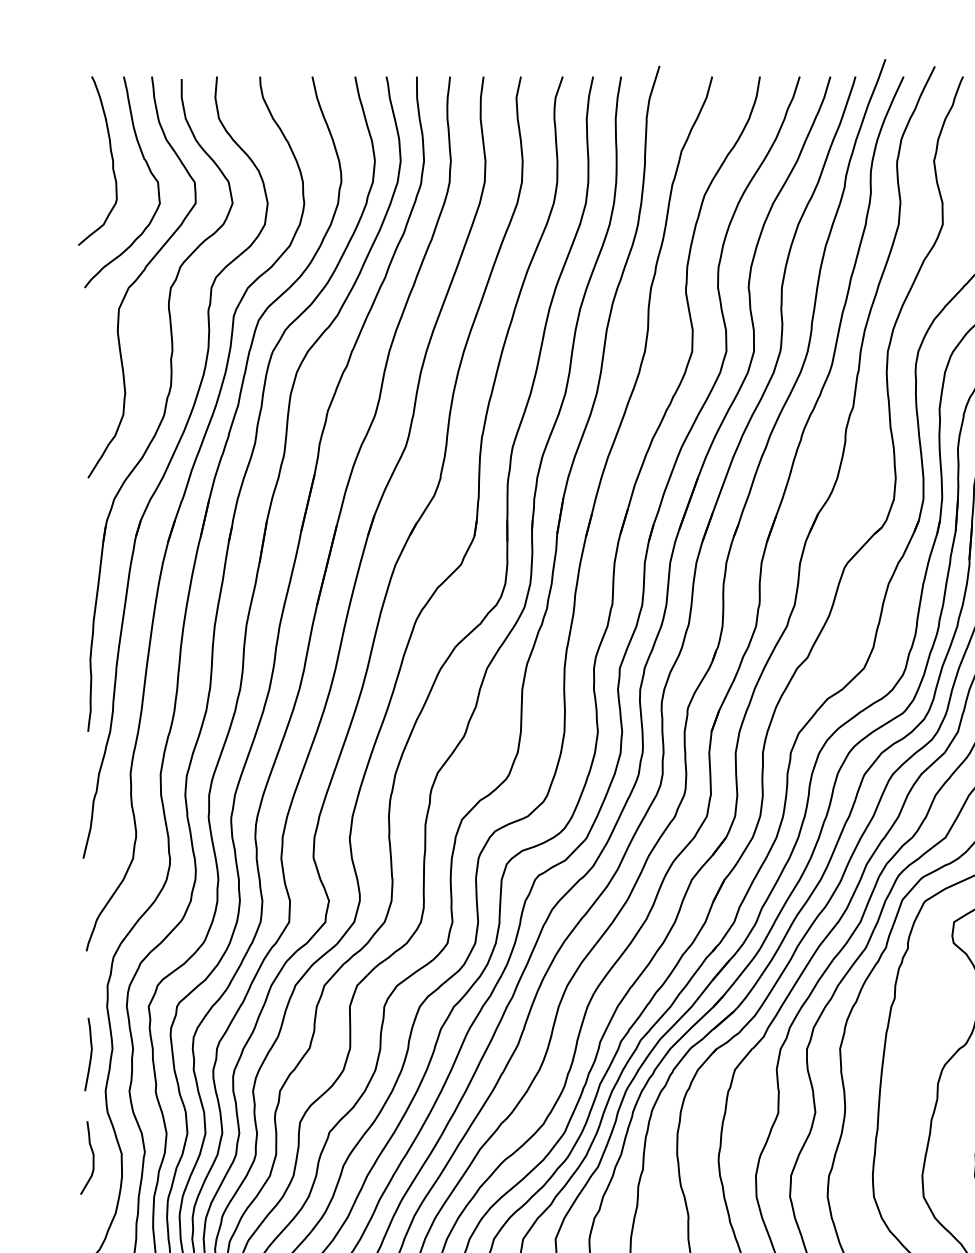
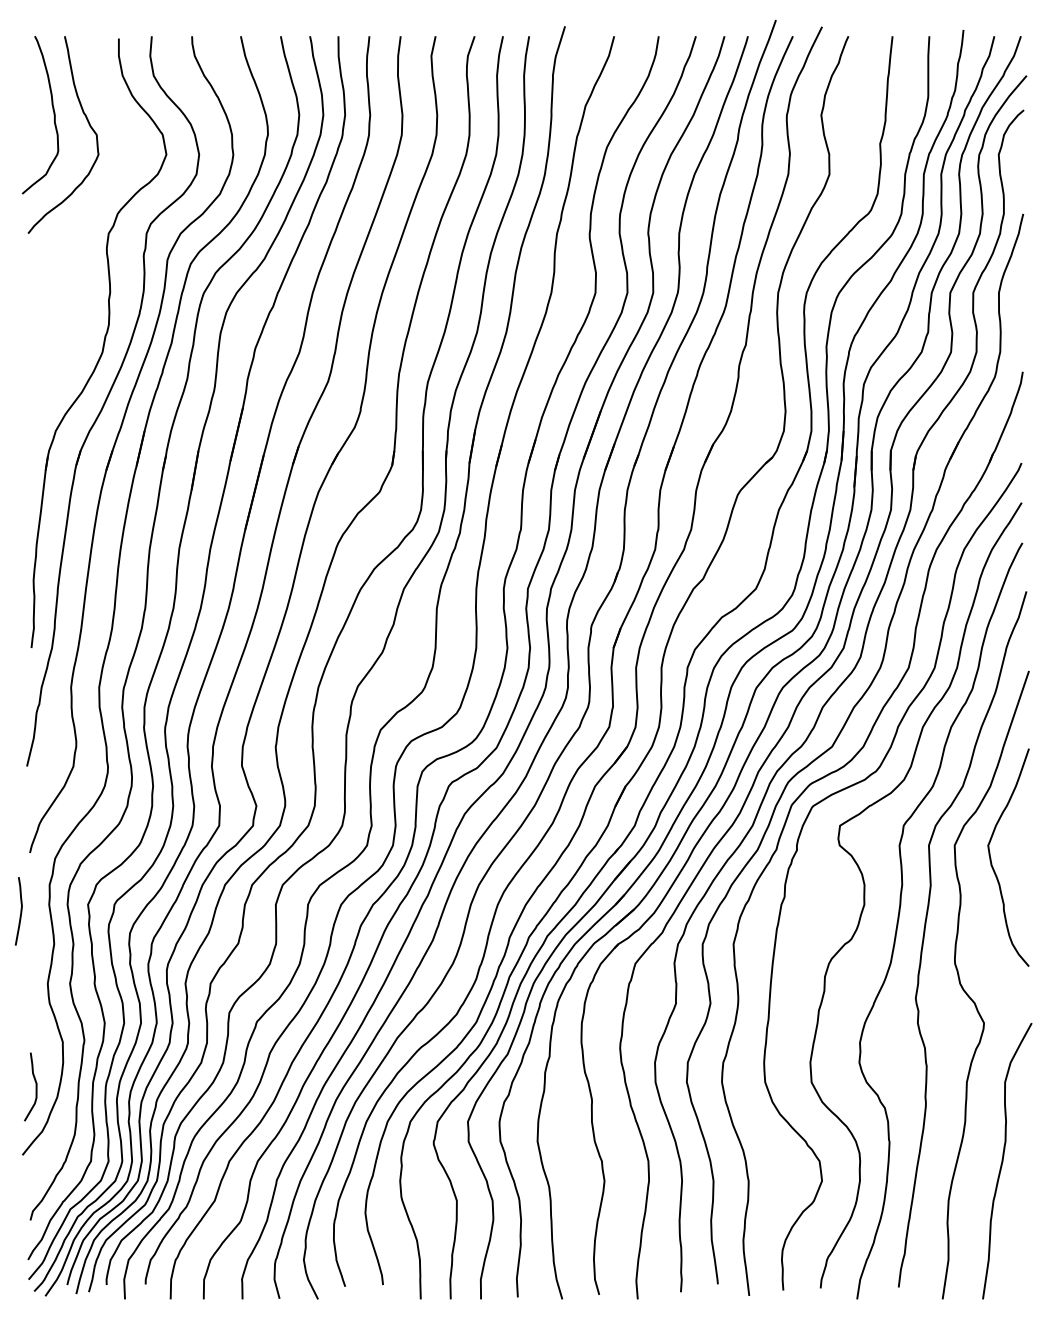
curve: (140, 276) -> (80, 222), removed
curve: (90, 1054) -> (20, 911), moved
curve: (92, 1157) -> (35, 1086), moved

